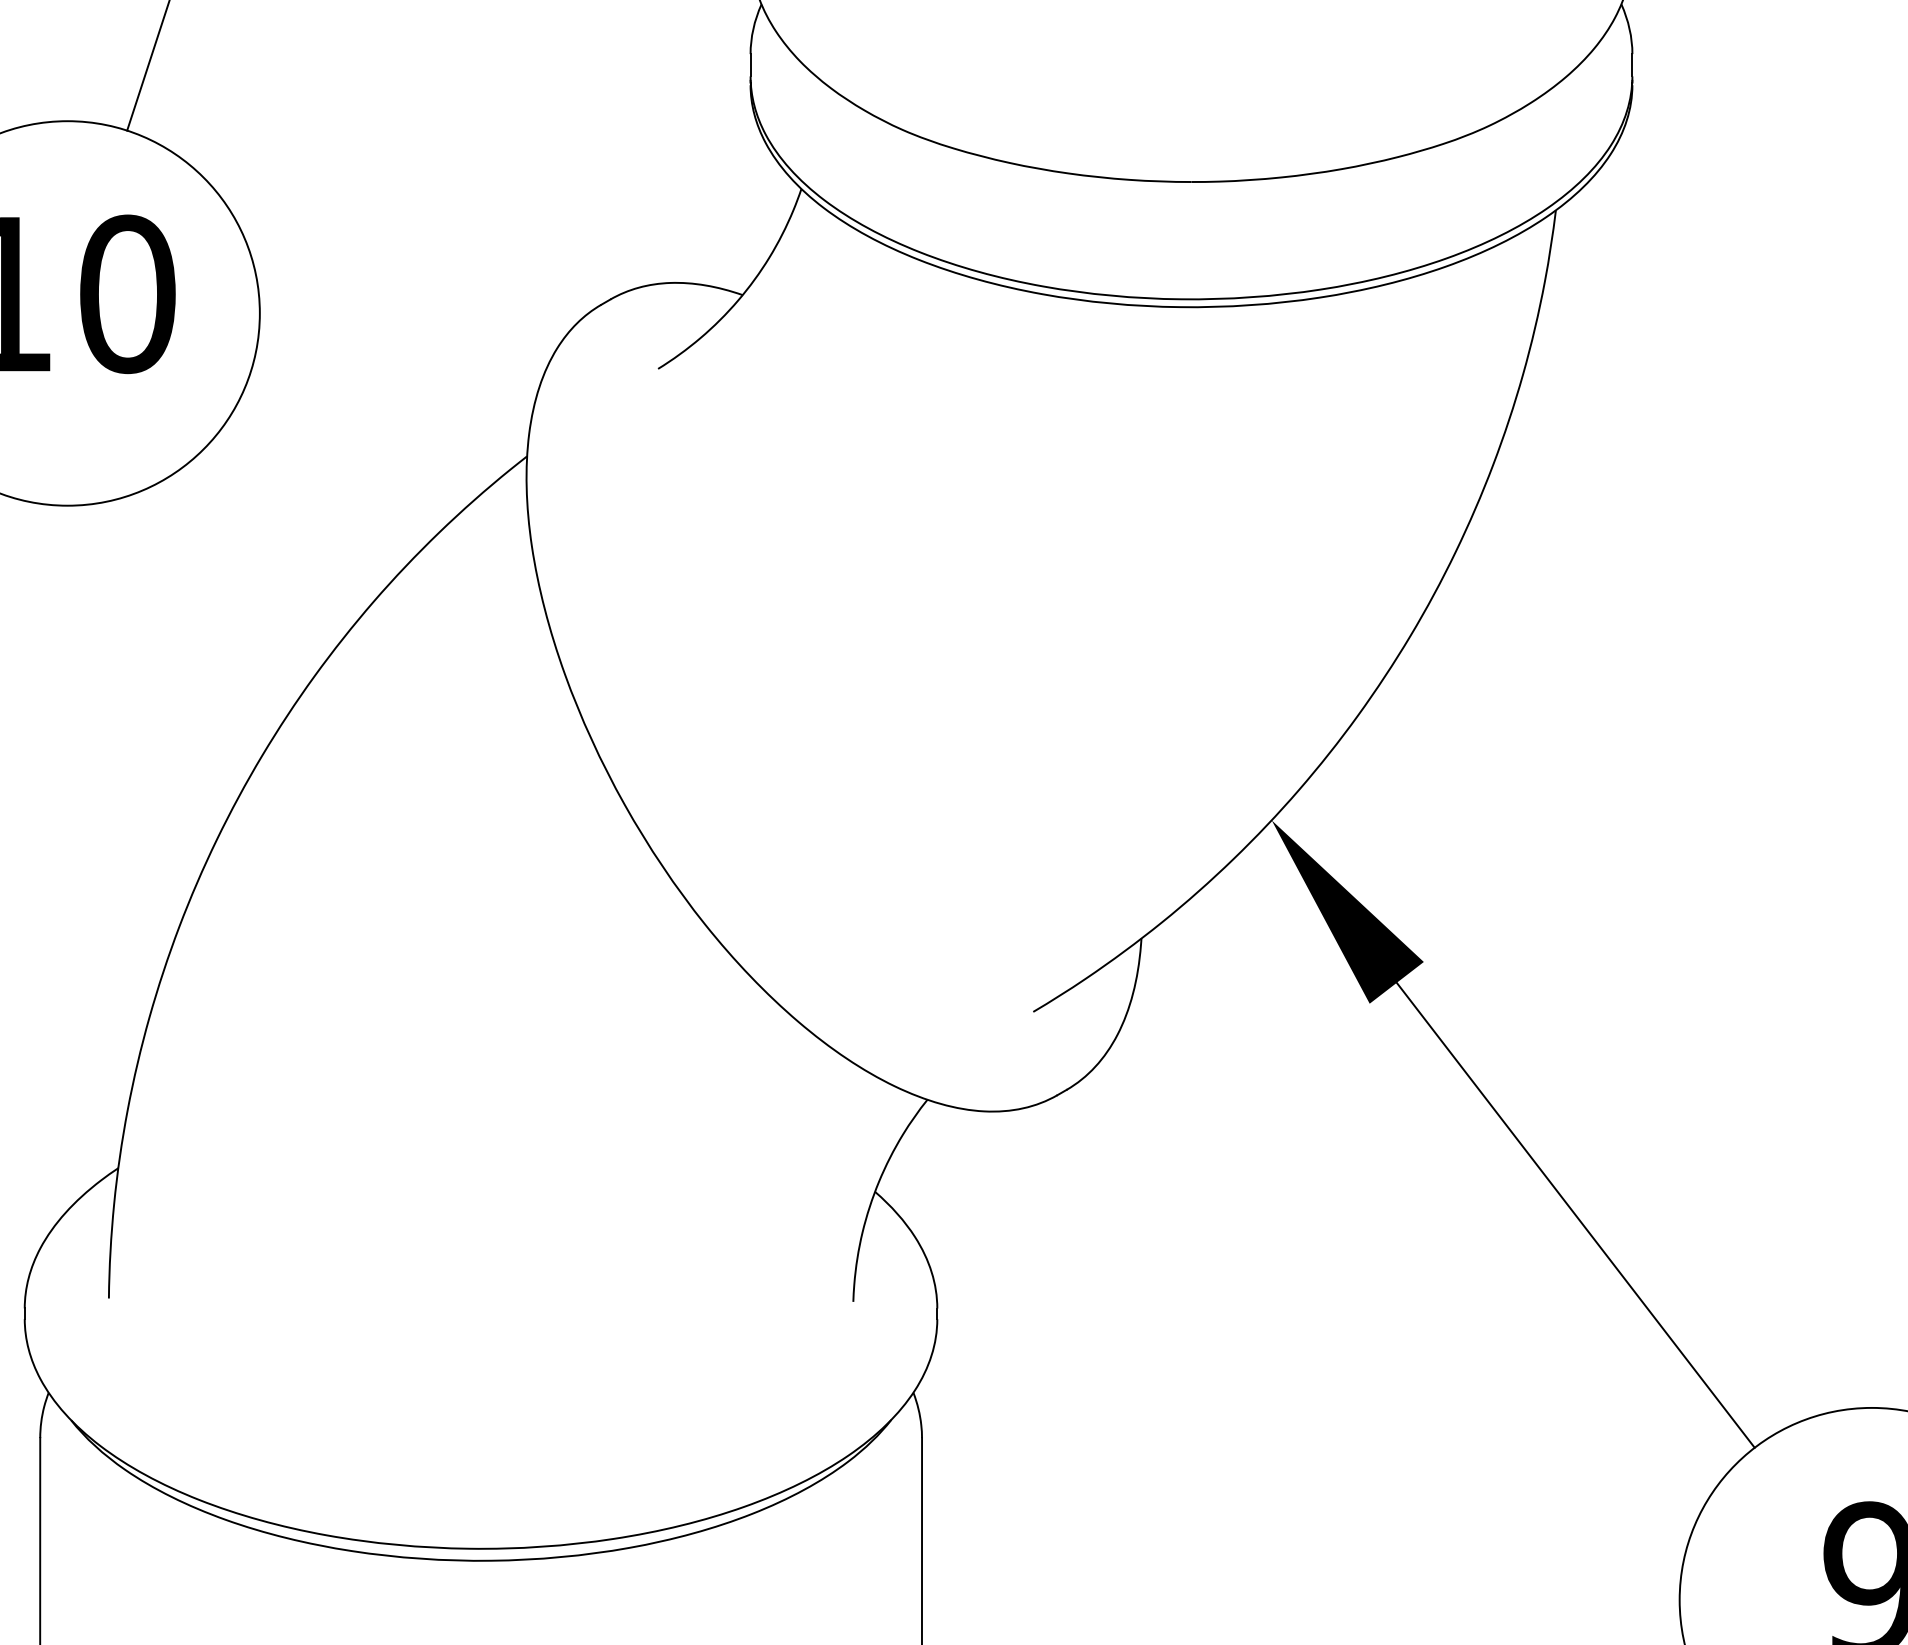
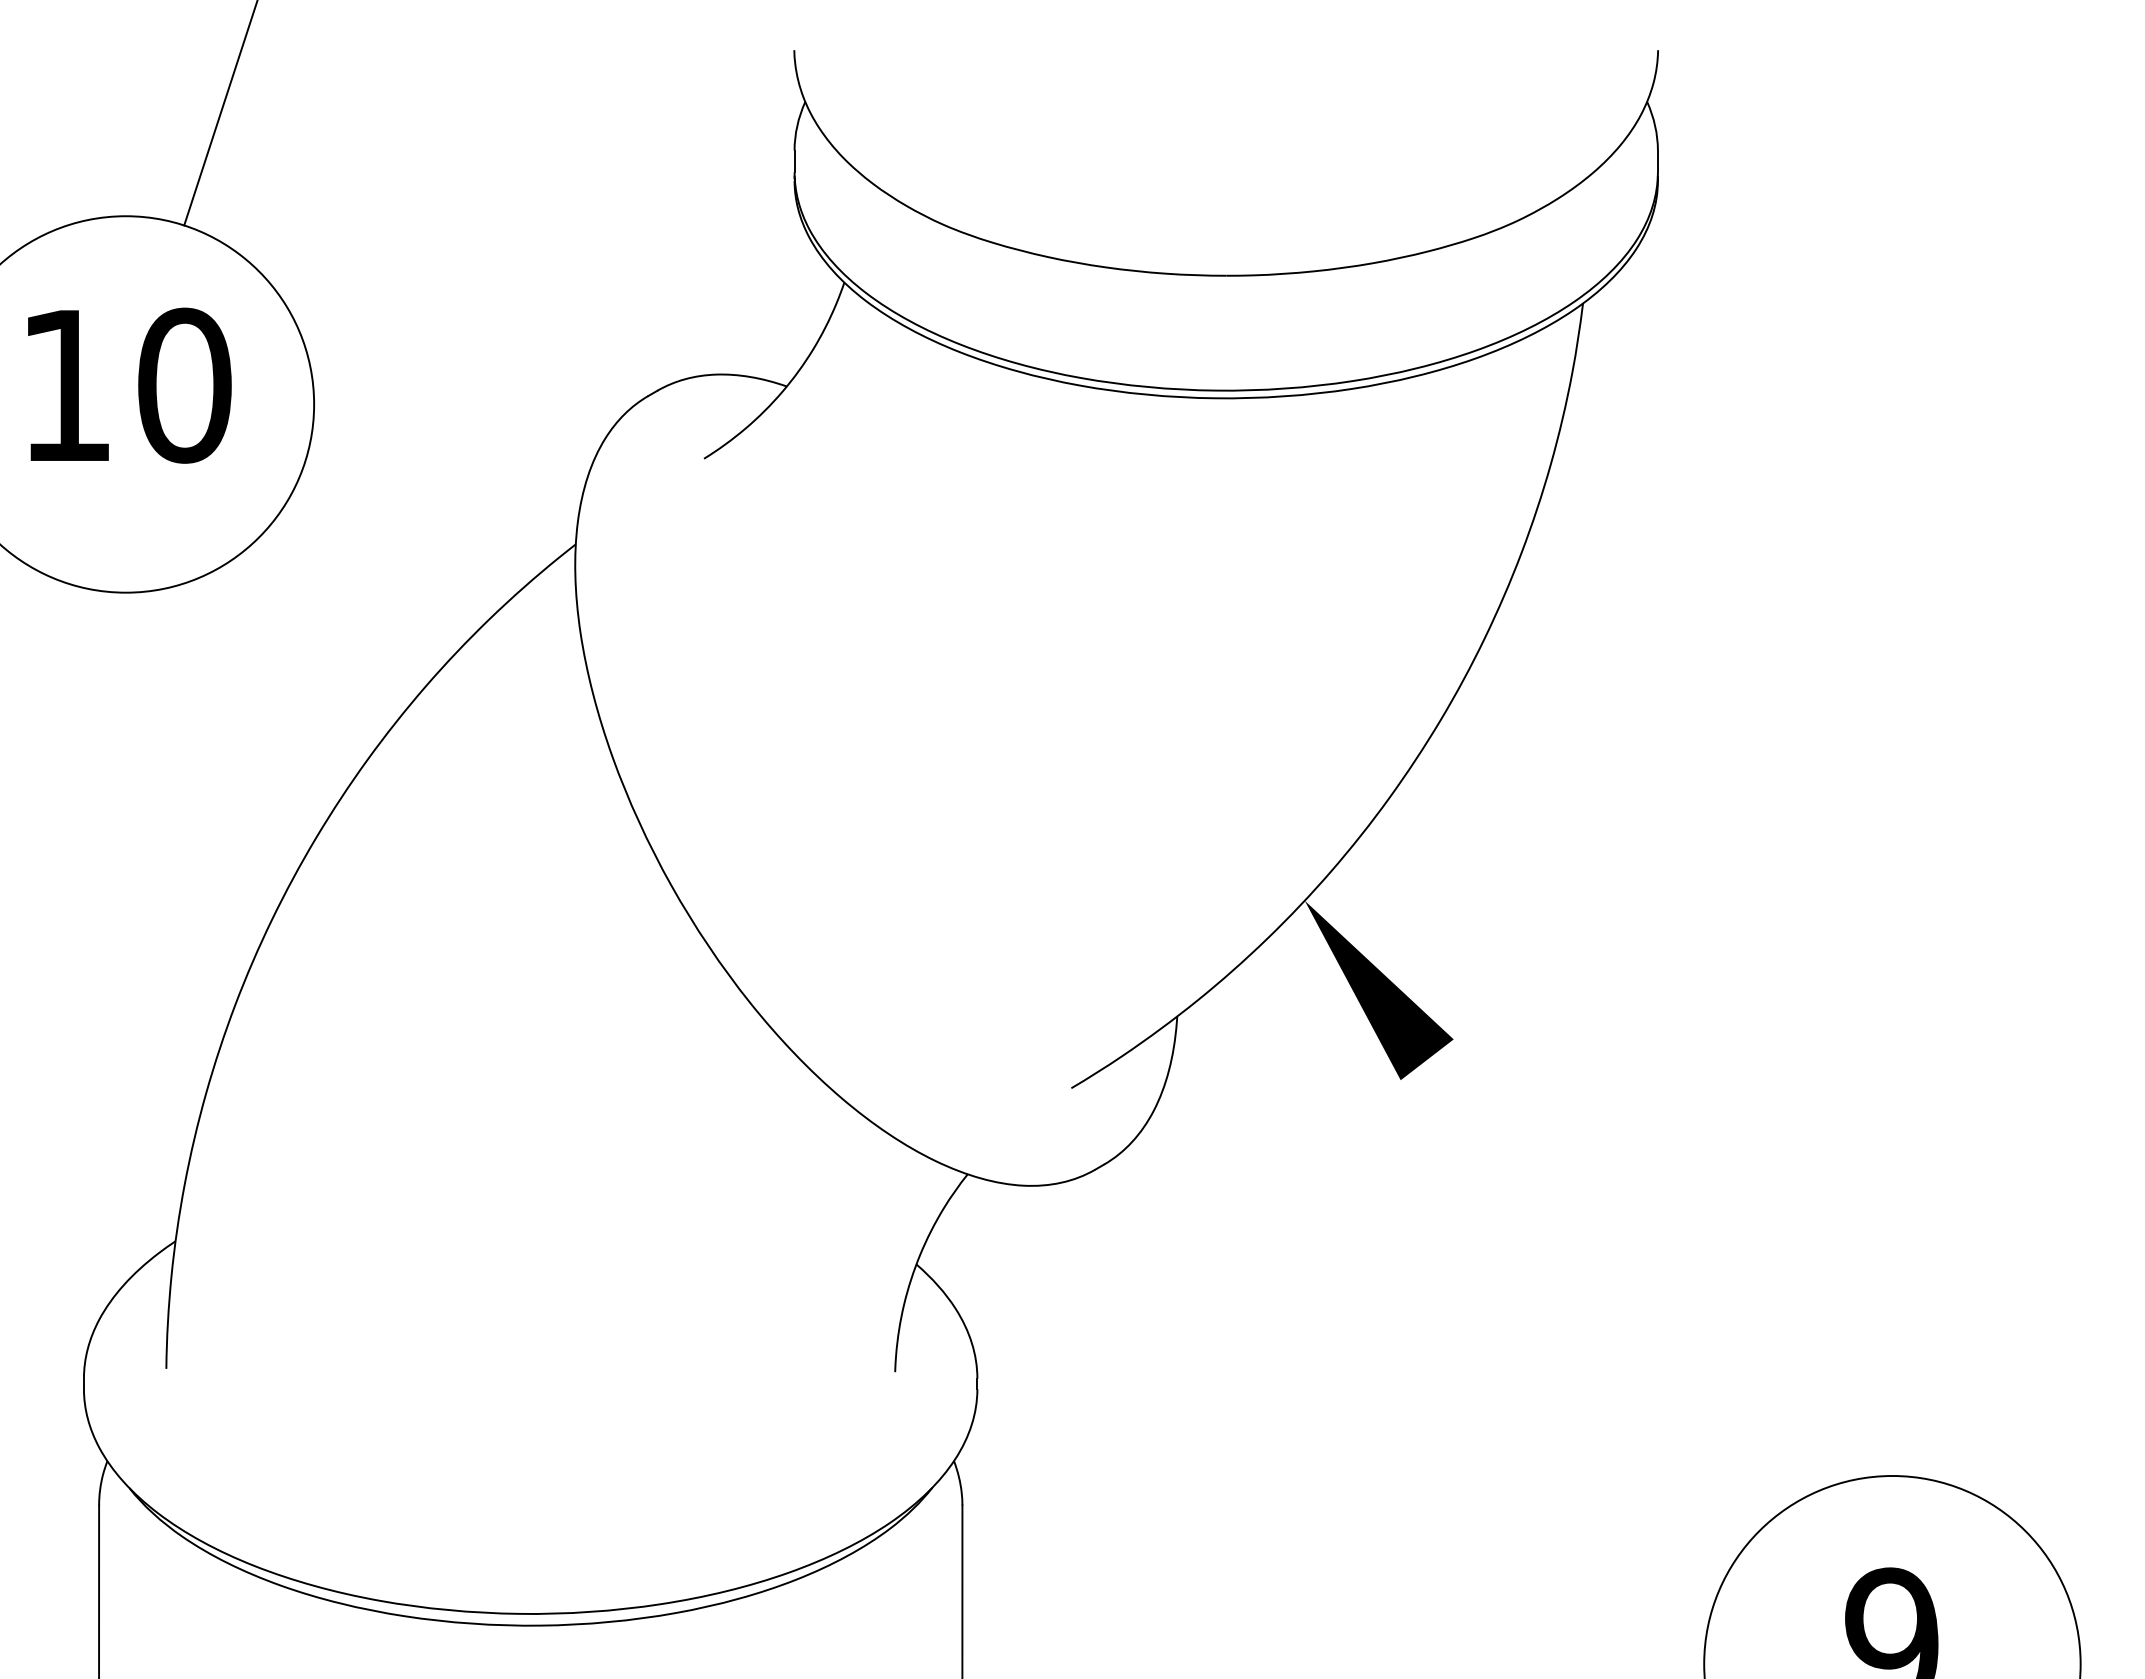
line: (1575, 1215) -> (1602, 1287), removed

